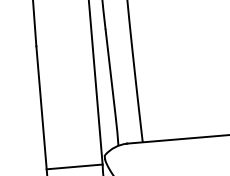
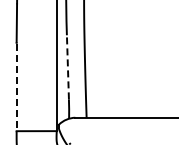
line: (110, 73) -> (67, 66), solid -> dashed
line: (41, 108) -> (16, 87), solid -> dashed

